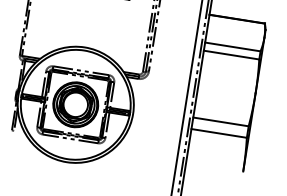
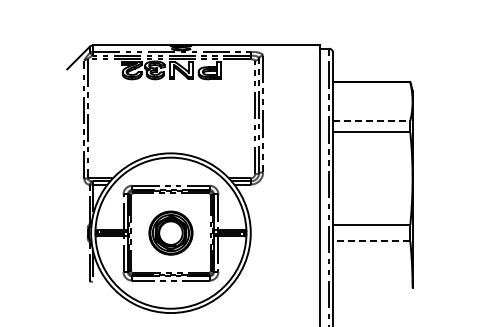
line: (232, 46) -> (371, 120), solid -> dashed
part: (75, 104) -> (170, 232), size x0.7
line: (218, 133) -> (371, 241), solid -> dashed

